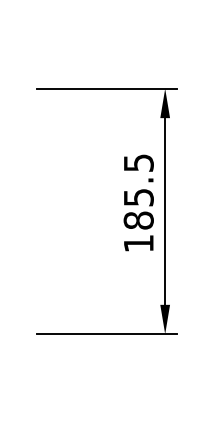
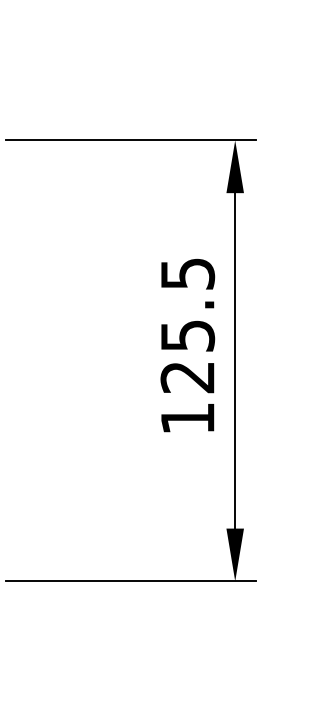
text: (138, 220) -> (187, 377), 185.5 -> 125.5

